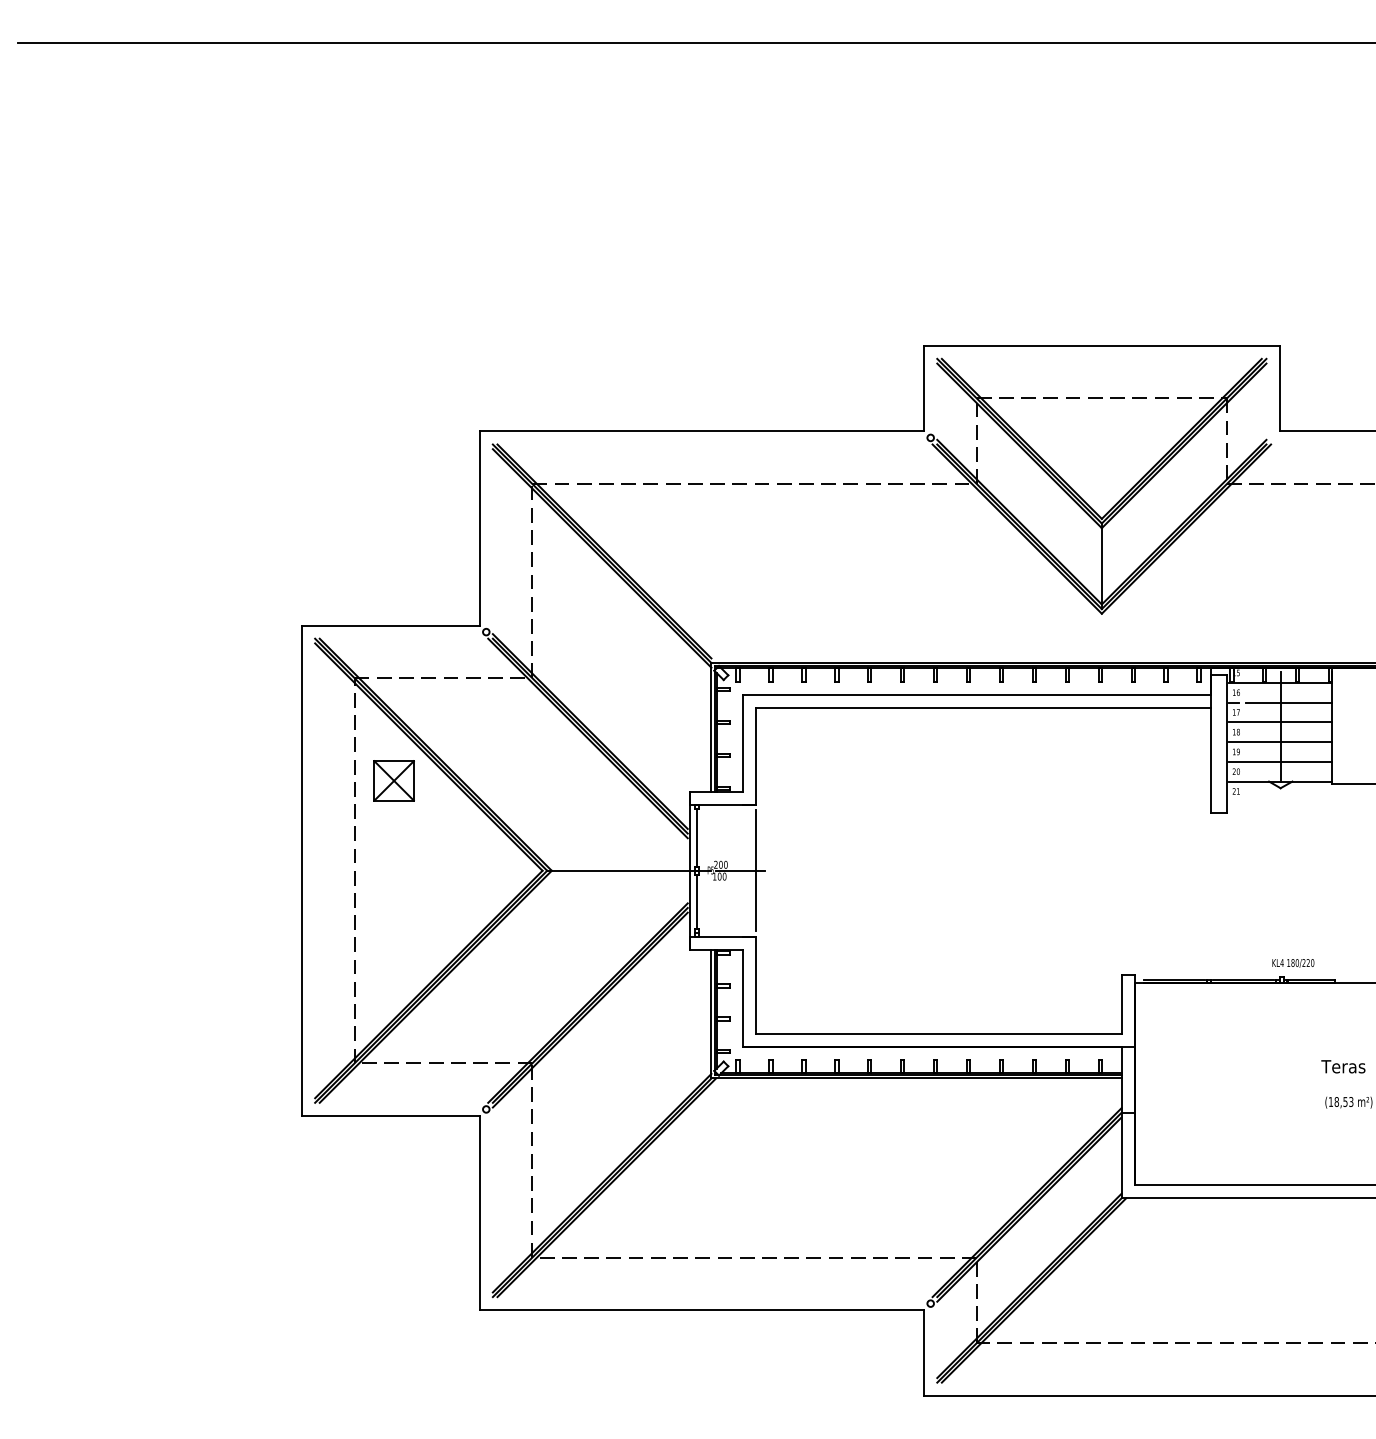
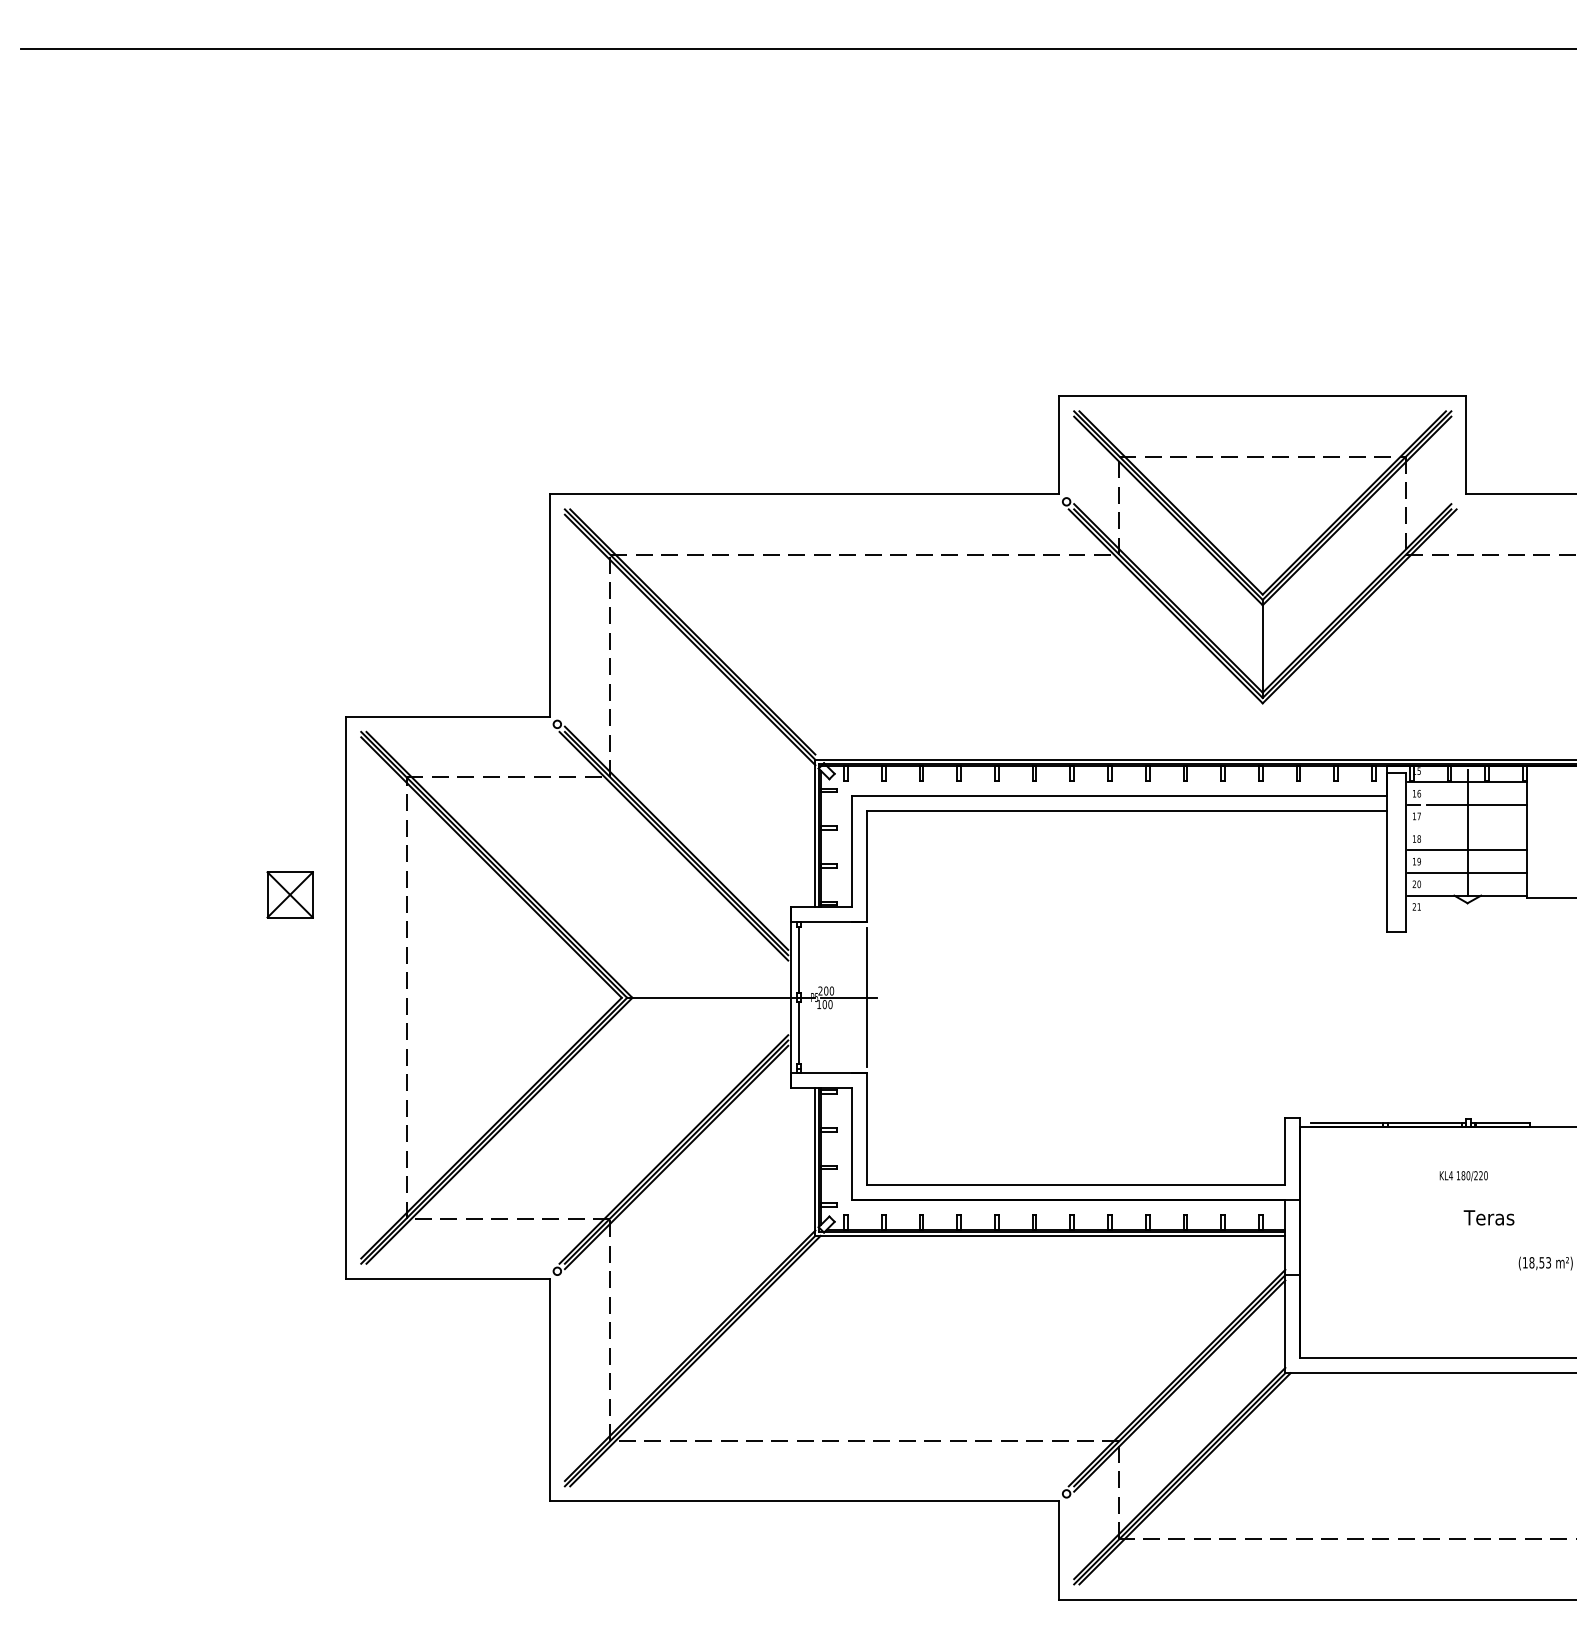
line: (1280, 722) -> (1467, 827), removed
part: (393, 780) -> (289, 894), moved
text: (1293, 963) -> (1464, 1176), moved
text: (1343, 1066) -> (1489, 1217), moved

